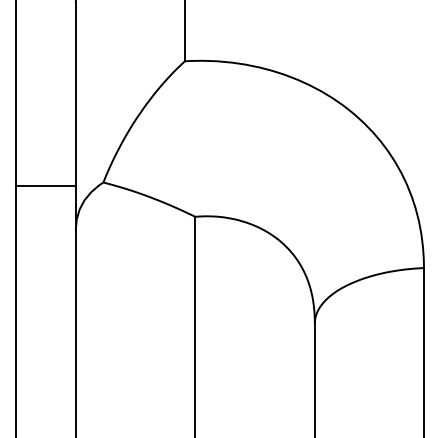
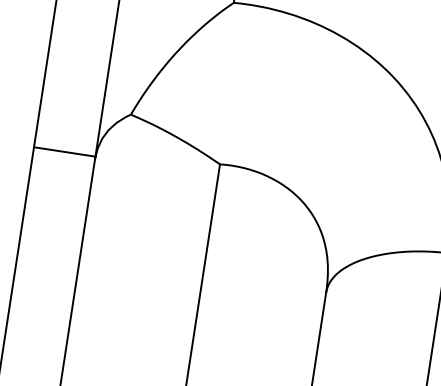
line: (45, 185) -> (64, 151), moved

